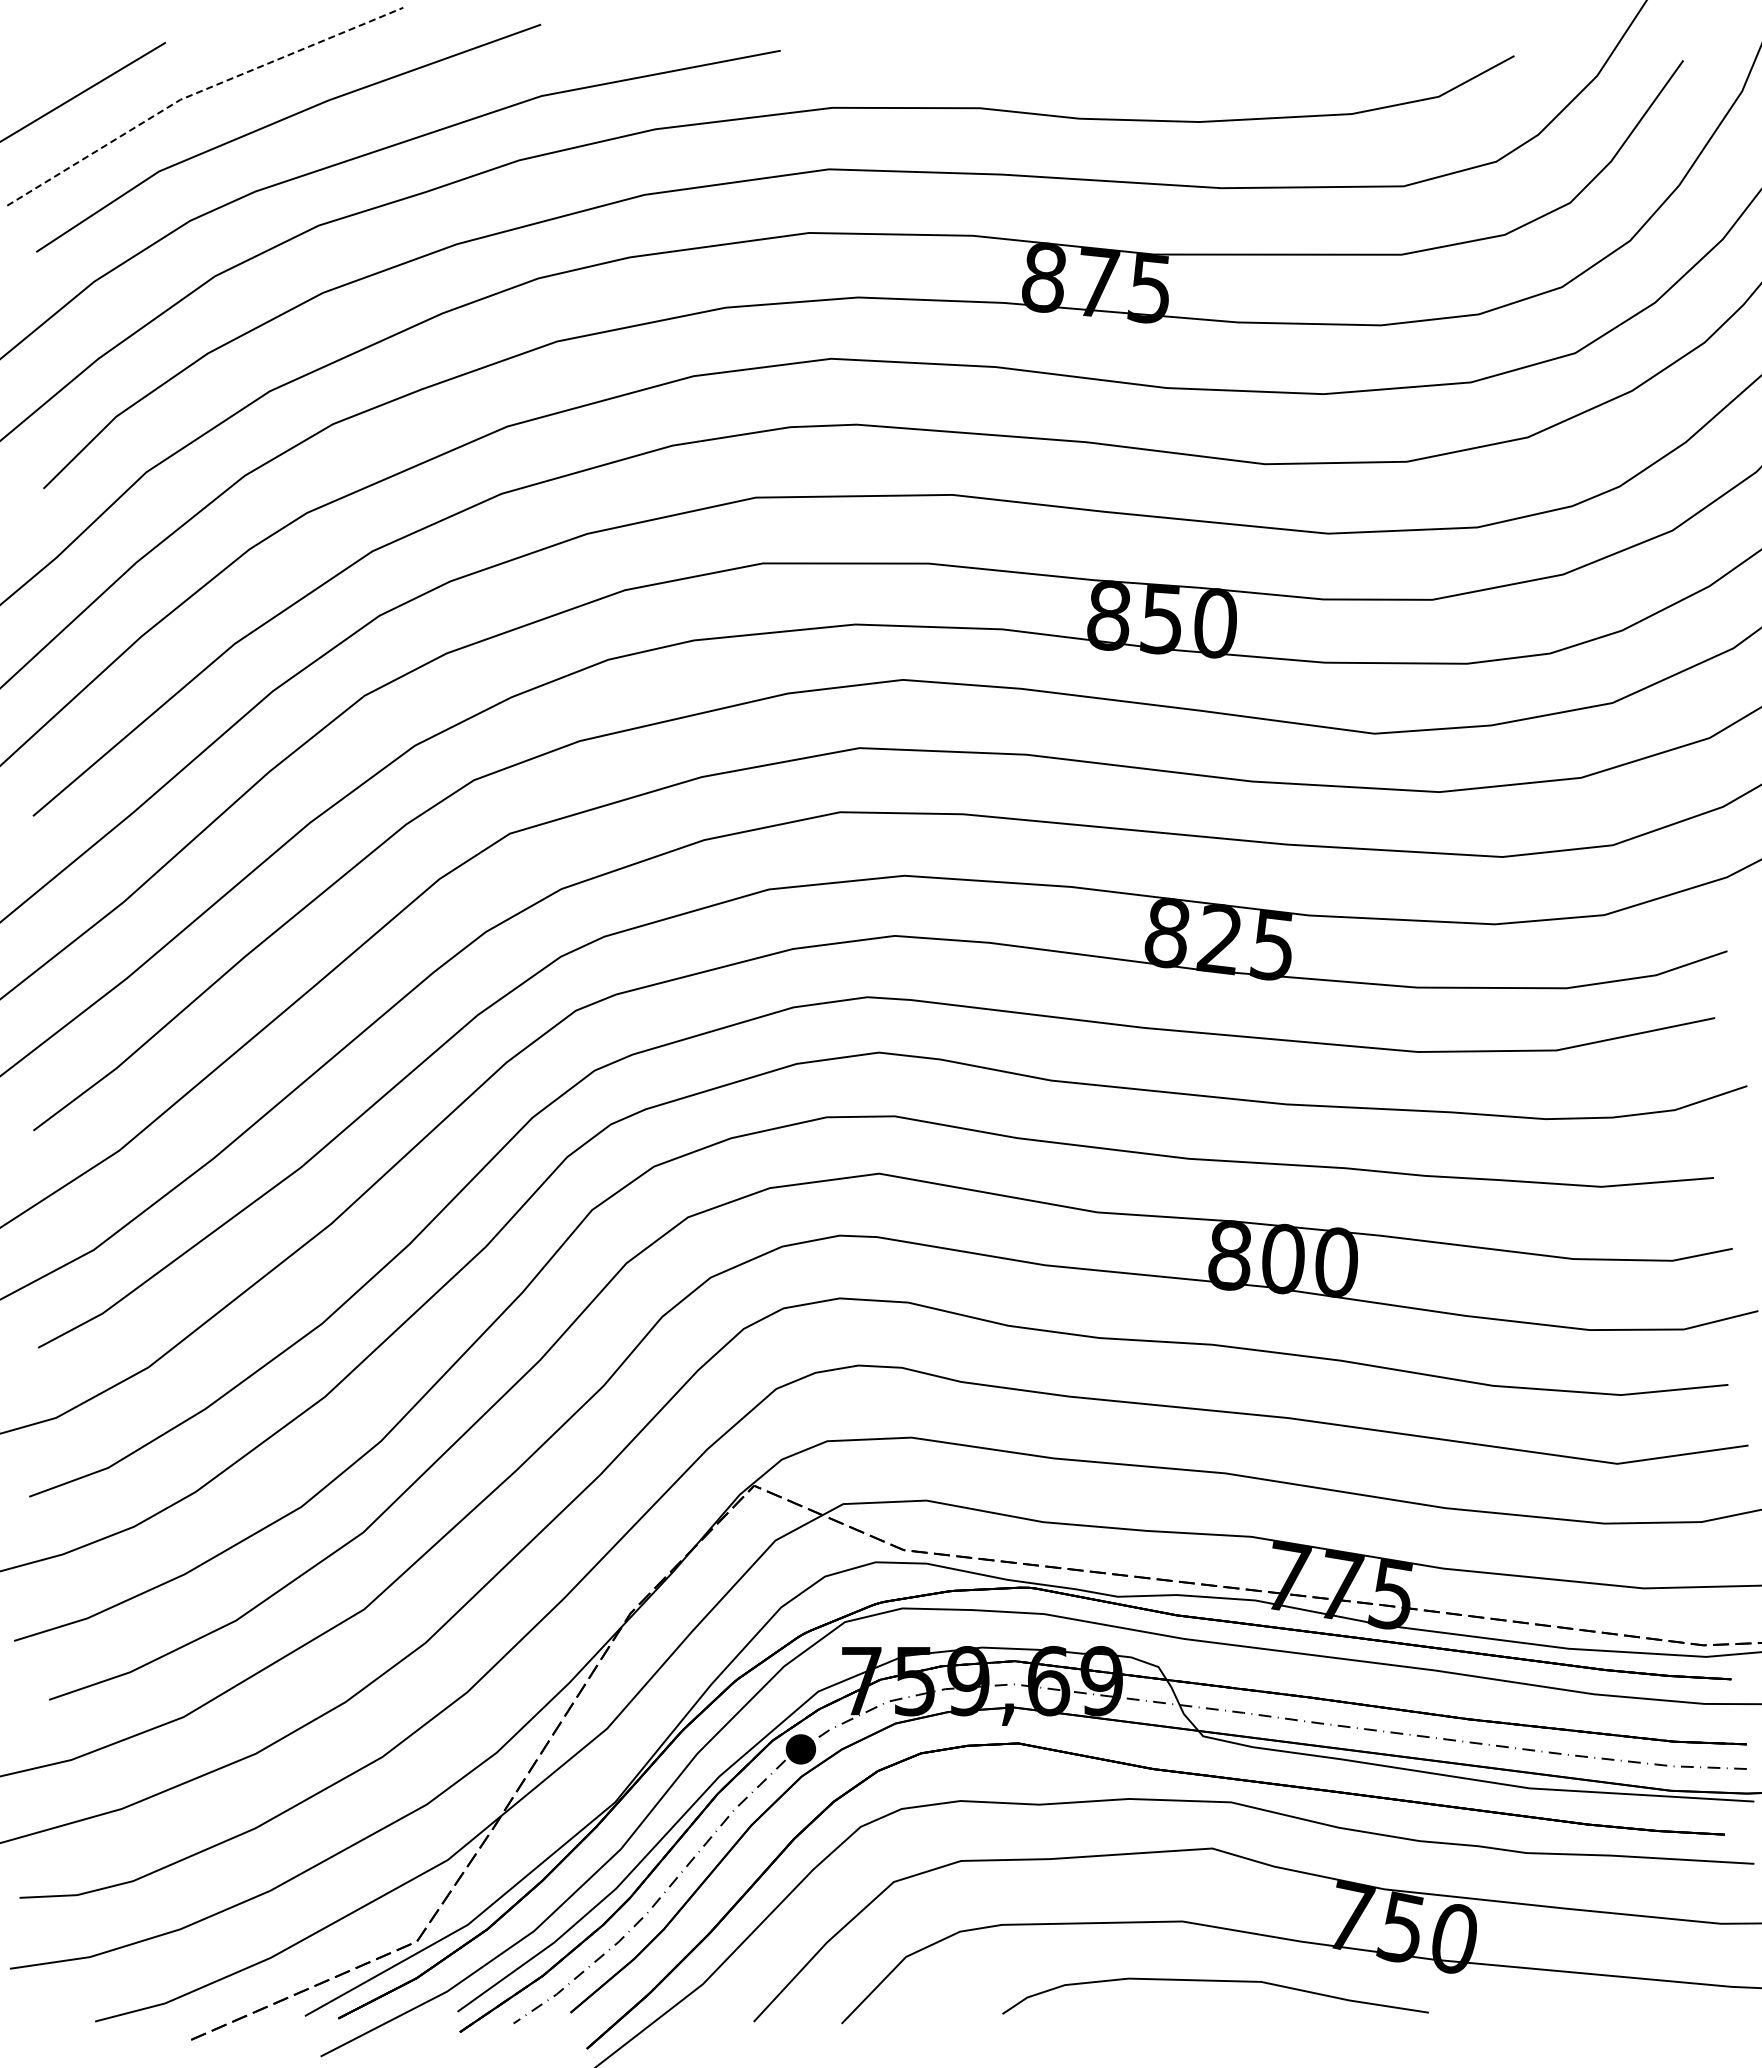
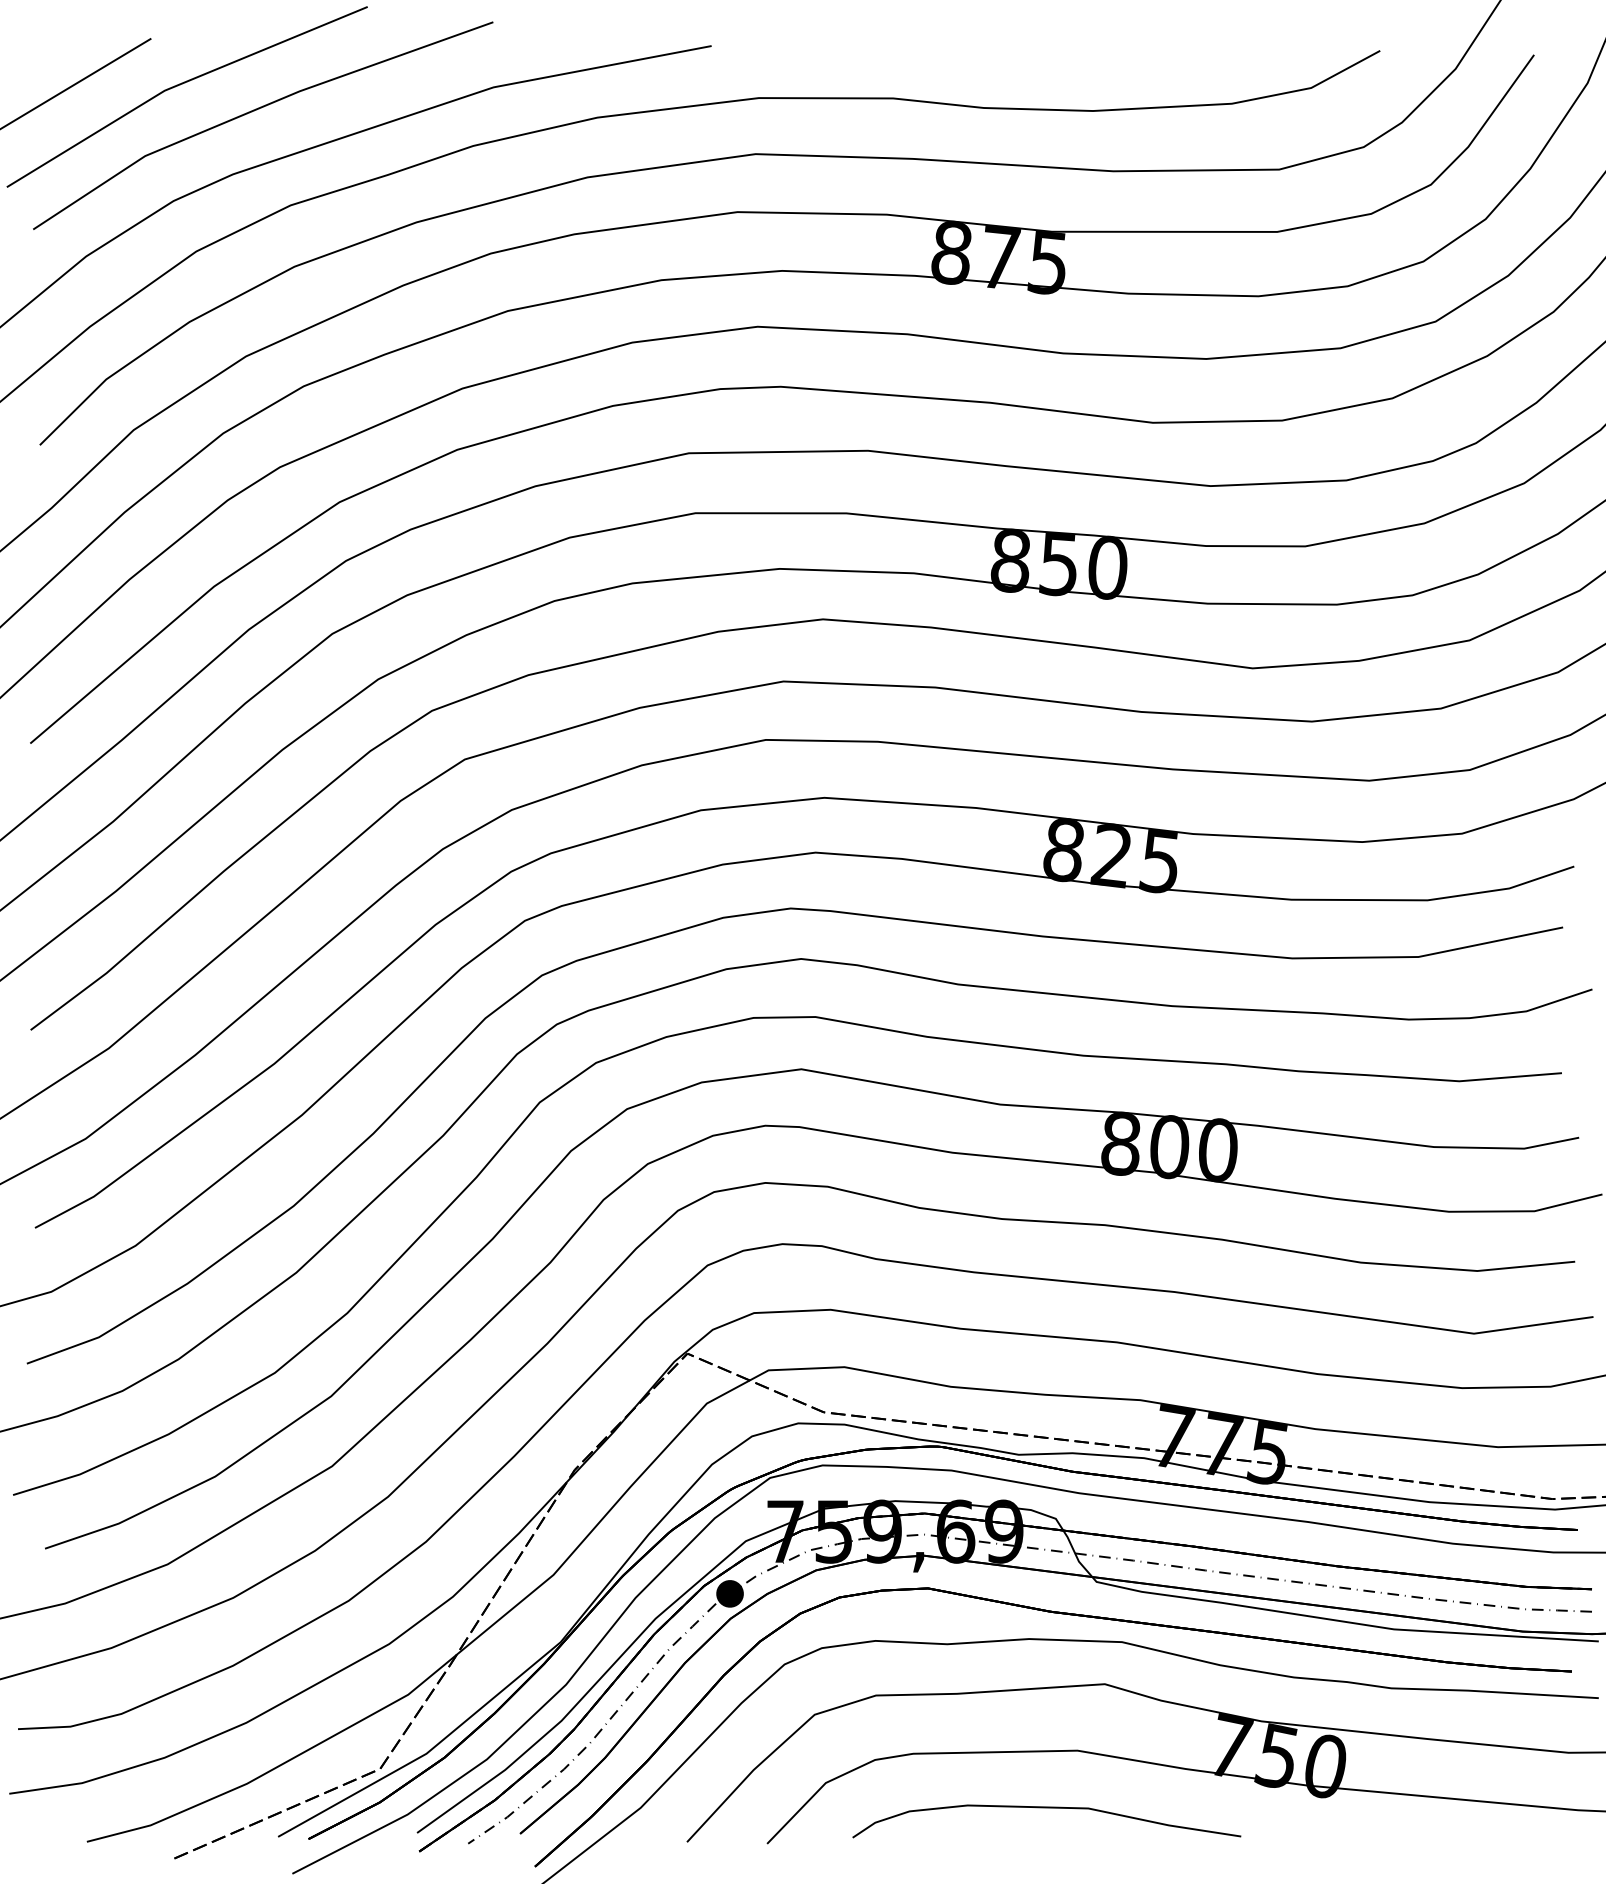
line: (198, 92) -> (181, 84), dashed -> solid
curve: (1215, 1981) -> (1046, 1808), moved

